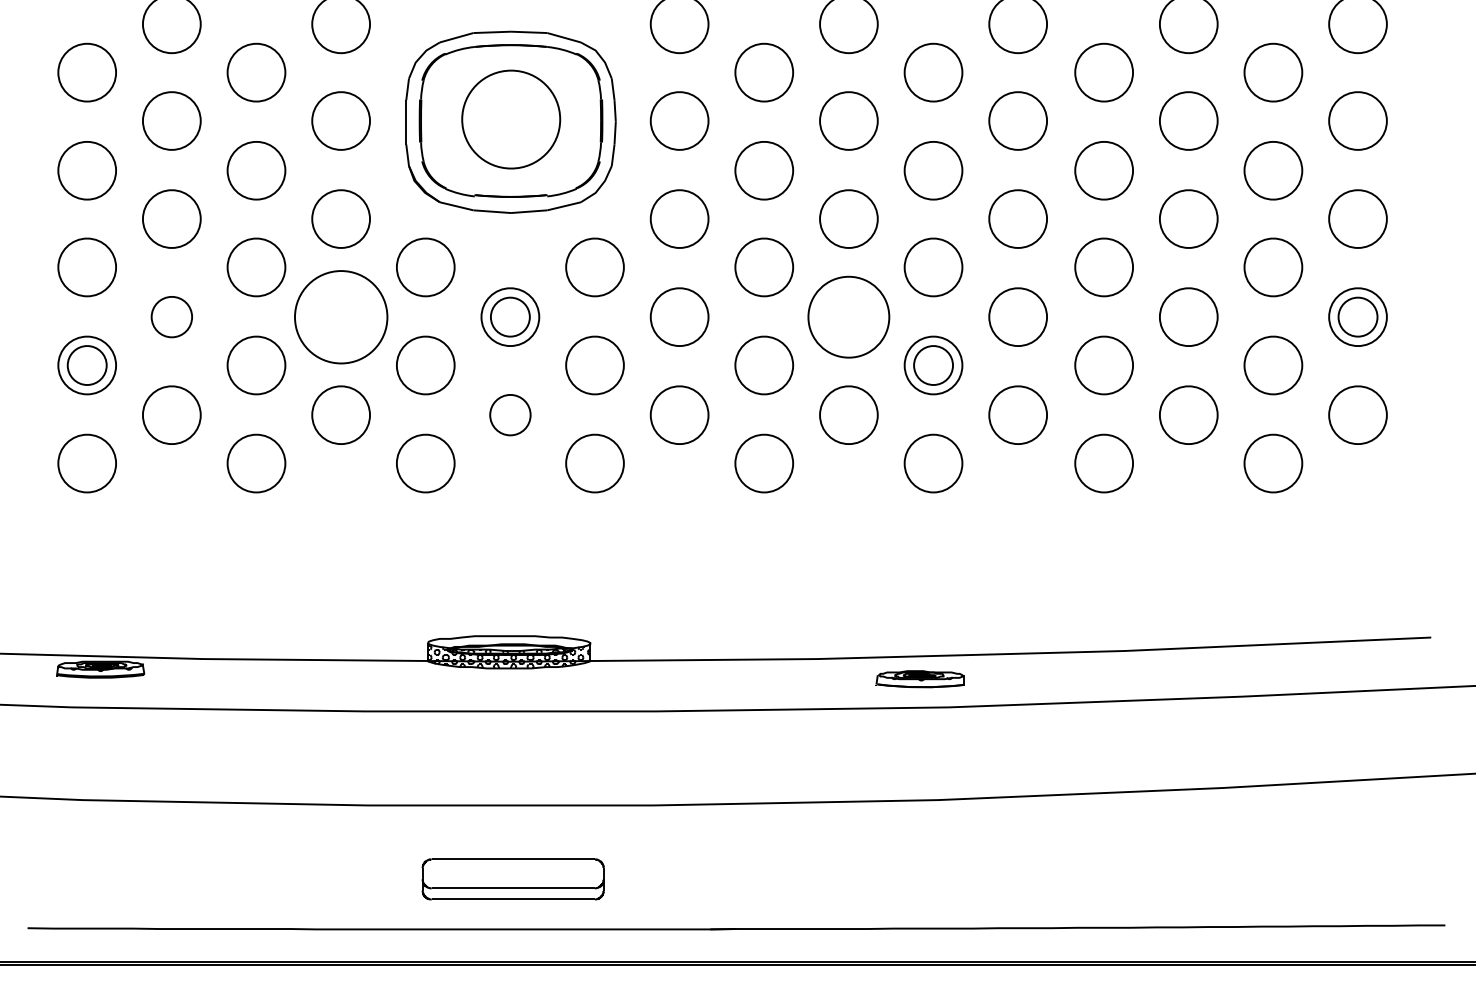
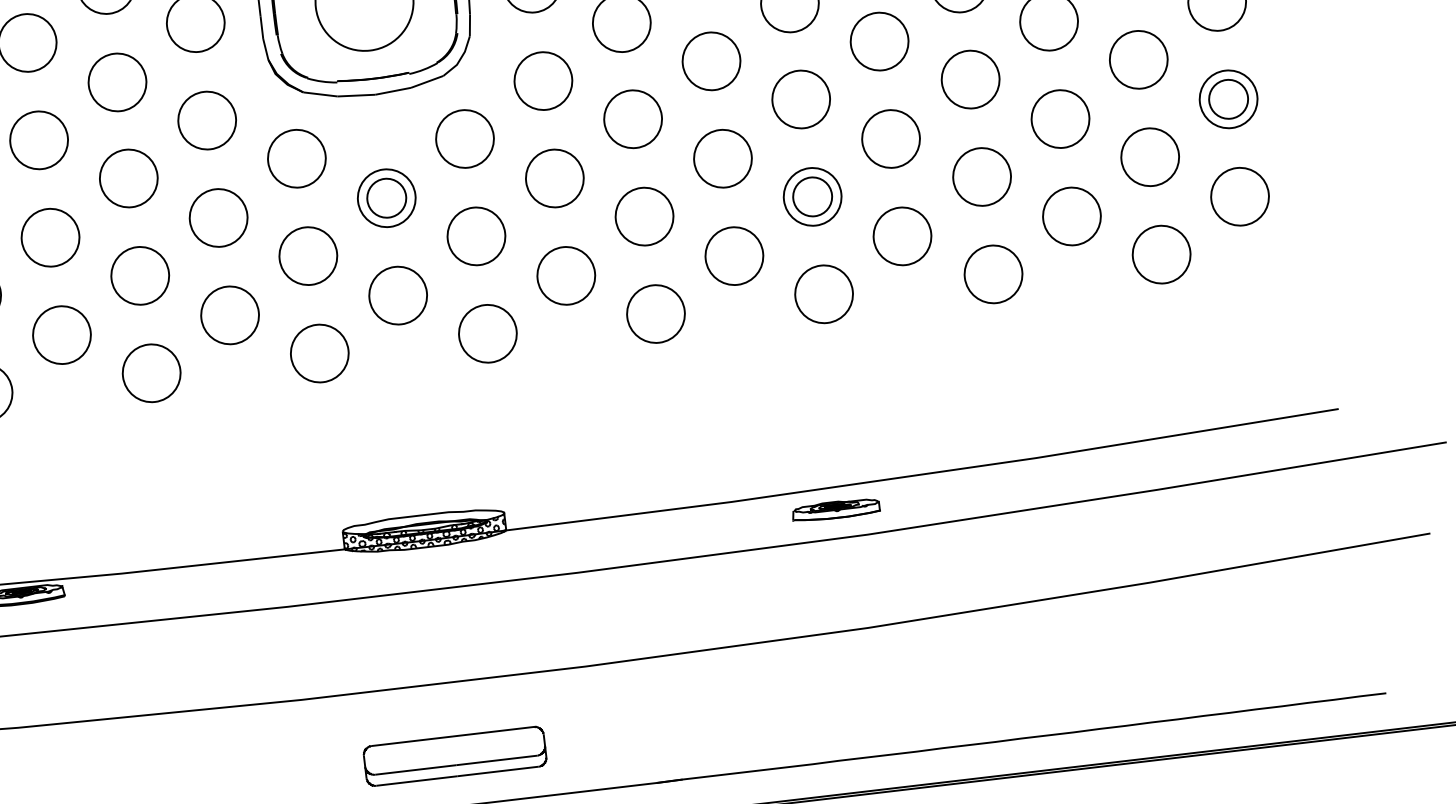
part: (171, 316) -> (50, 237), size x1.43
part: (340, 316) -> (217, 217), size x0.62
part: (848, 316) -> (722, 158), size x0.71
part: (510, 414) -> (398, 294), size x1.43

